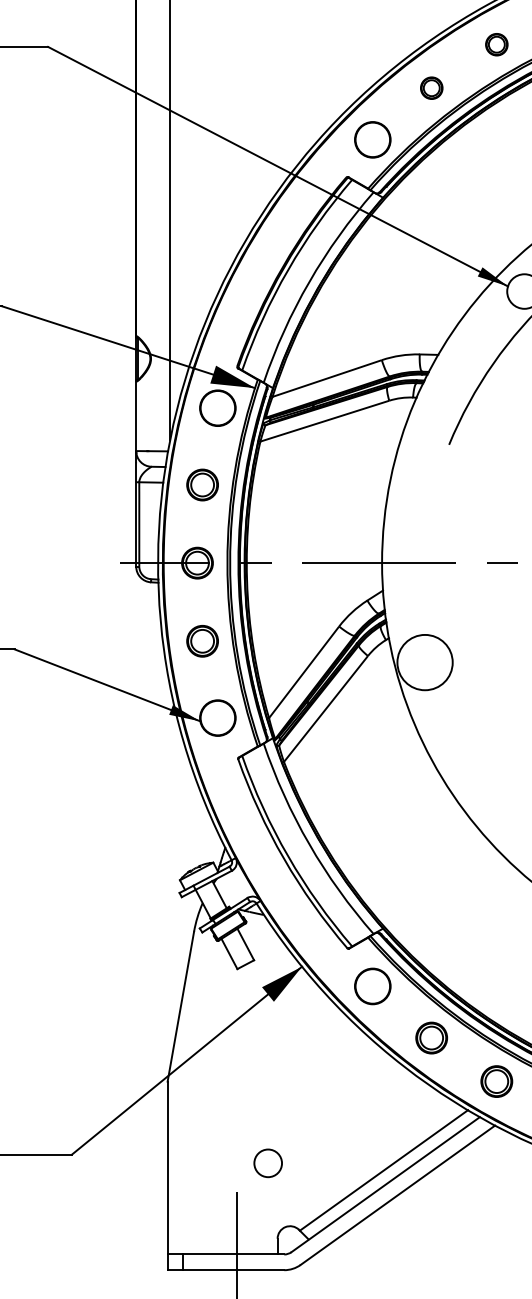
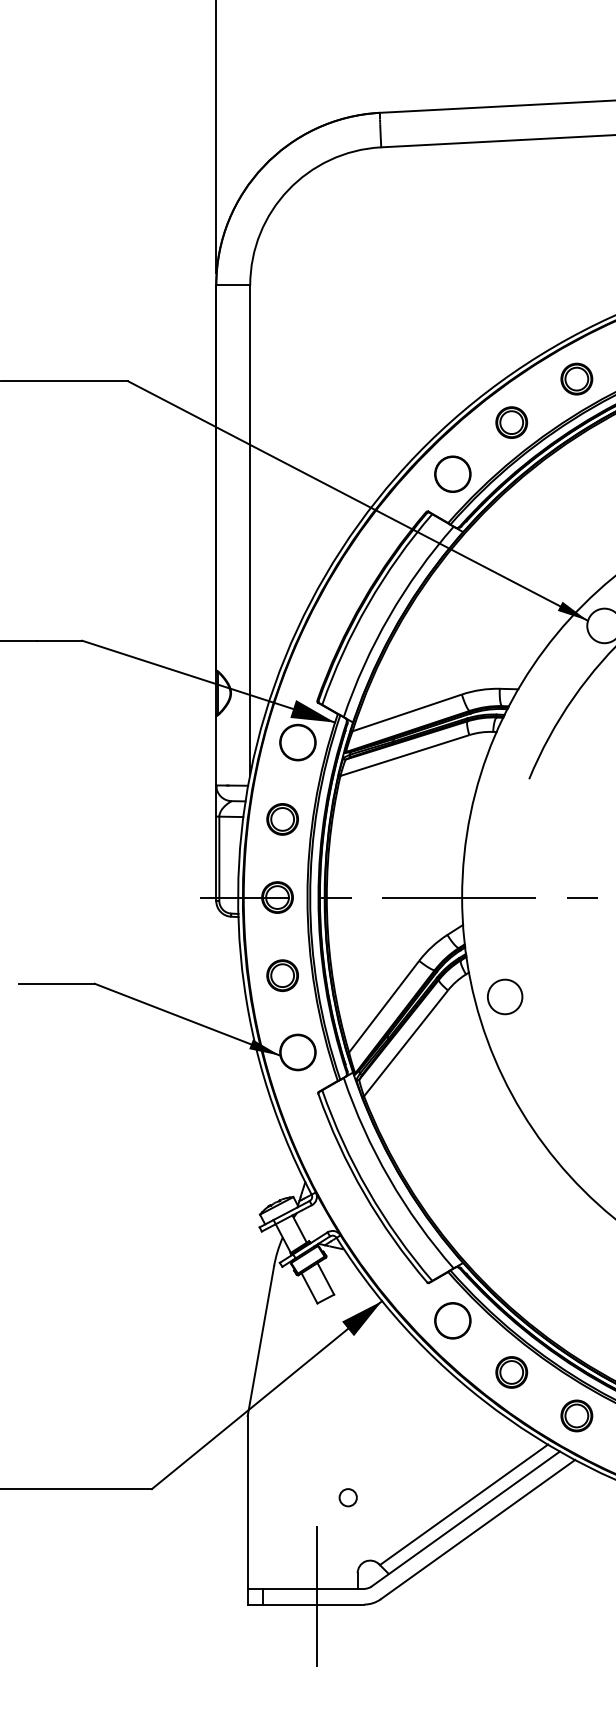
part: (496, 44) -> (576, 378), size x1.43
part: (431, 88) -> (511, 422), size x1.43
circle: (424, 662) -> (504, 996), size x0.62
circle: (267, 1163) -> (347, 1497), size x0.62

